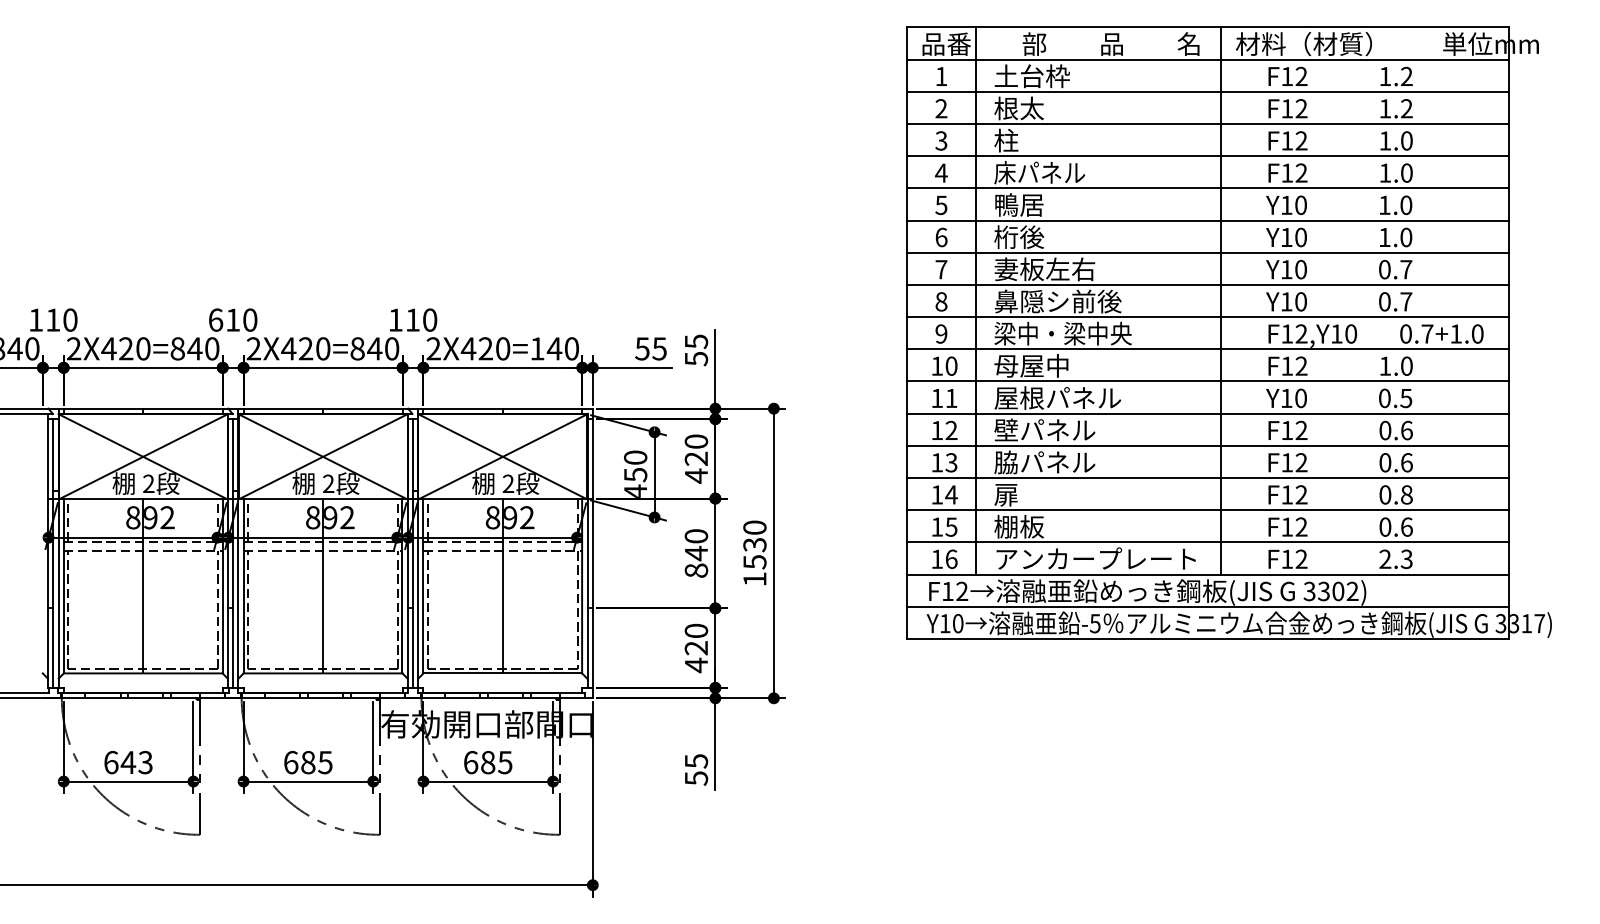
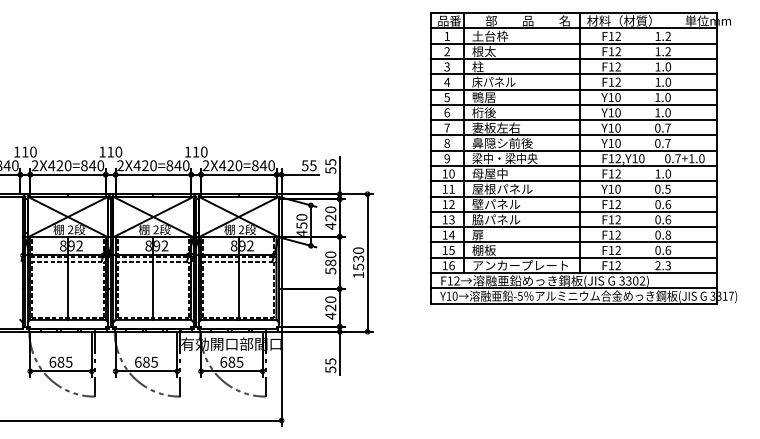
text: (215, 318) -> (102, 151), 610 -> 110
text: (537, 348) -> (255, 165), 2X420=140 -> 2X420=840
text: (695, 560) -> (330, 266), 840 -> 580
text: (135, 760) -> (64, 361), 643 -> 685

